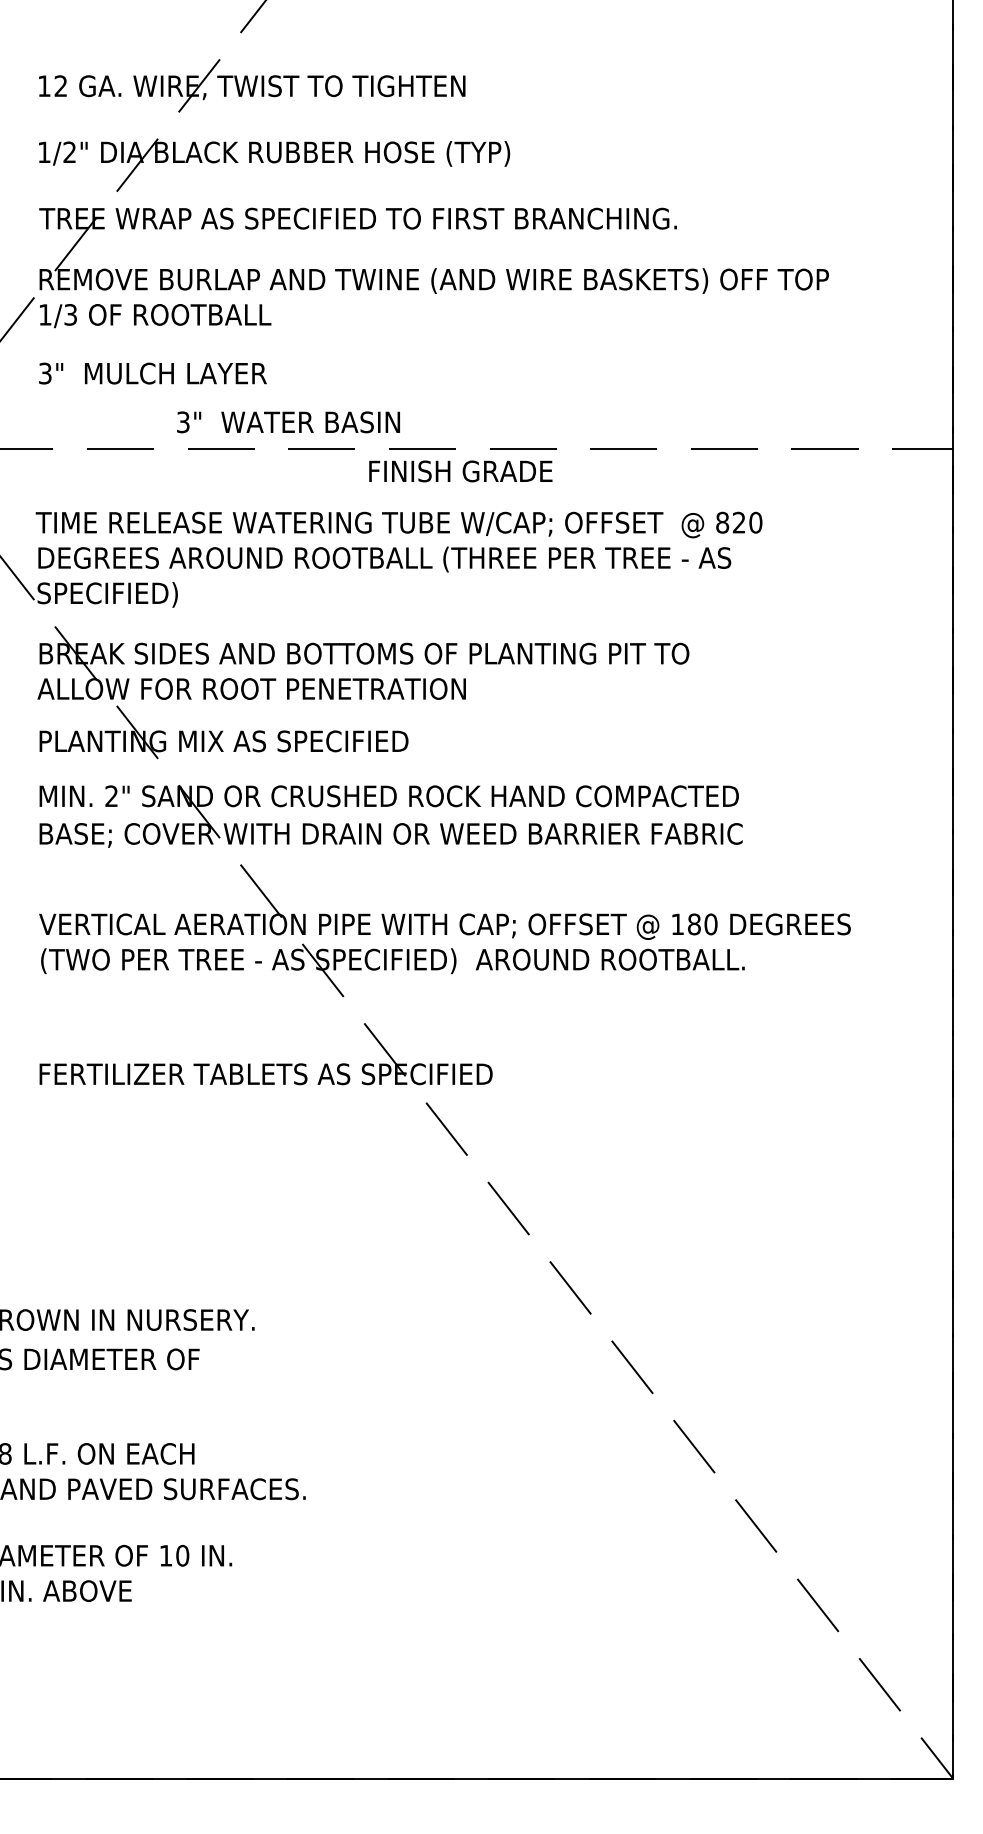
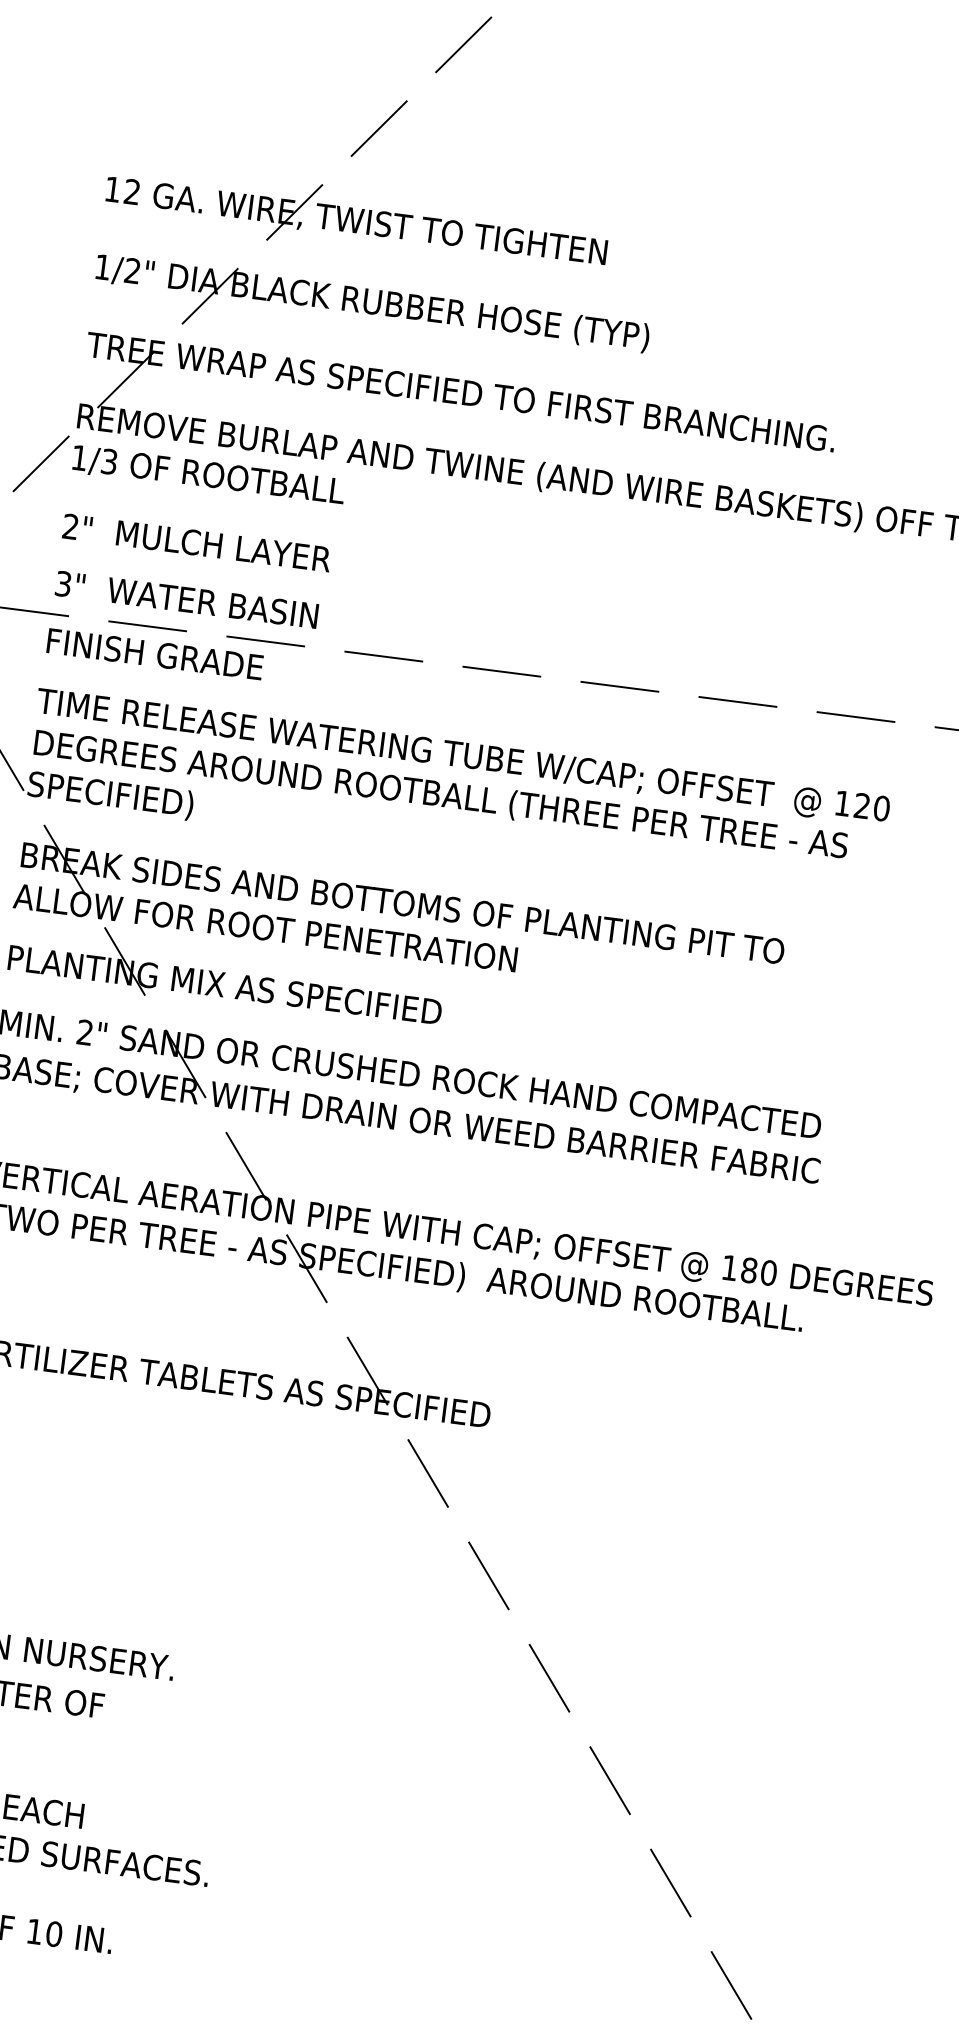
text: (45, 373) -> (70, 526), 3" -> 2"
text: (288, 422) -> (186, 599), moved
text: (460, 471) -> (154, 654), moved
text: (722, 522) -> (842, 803), 820 -> 120

